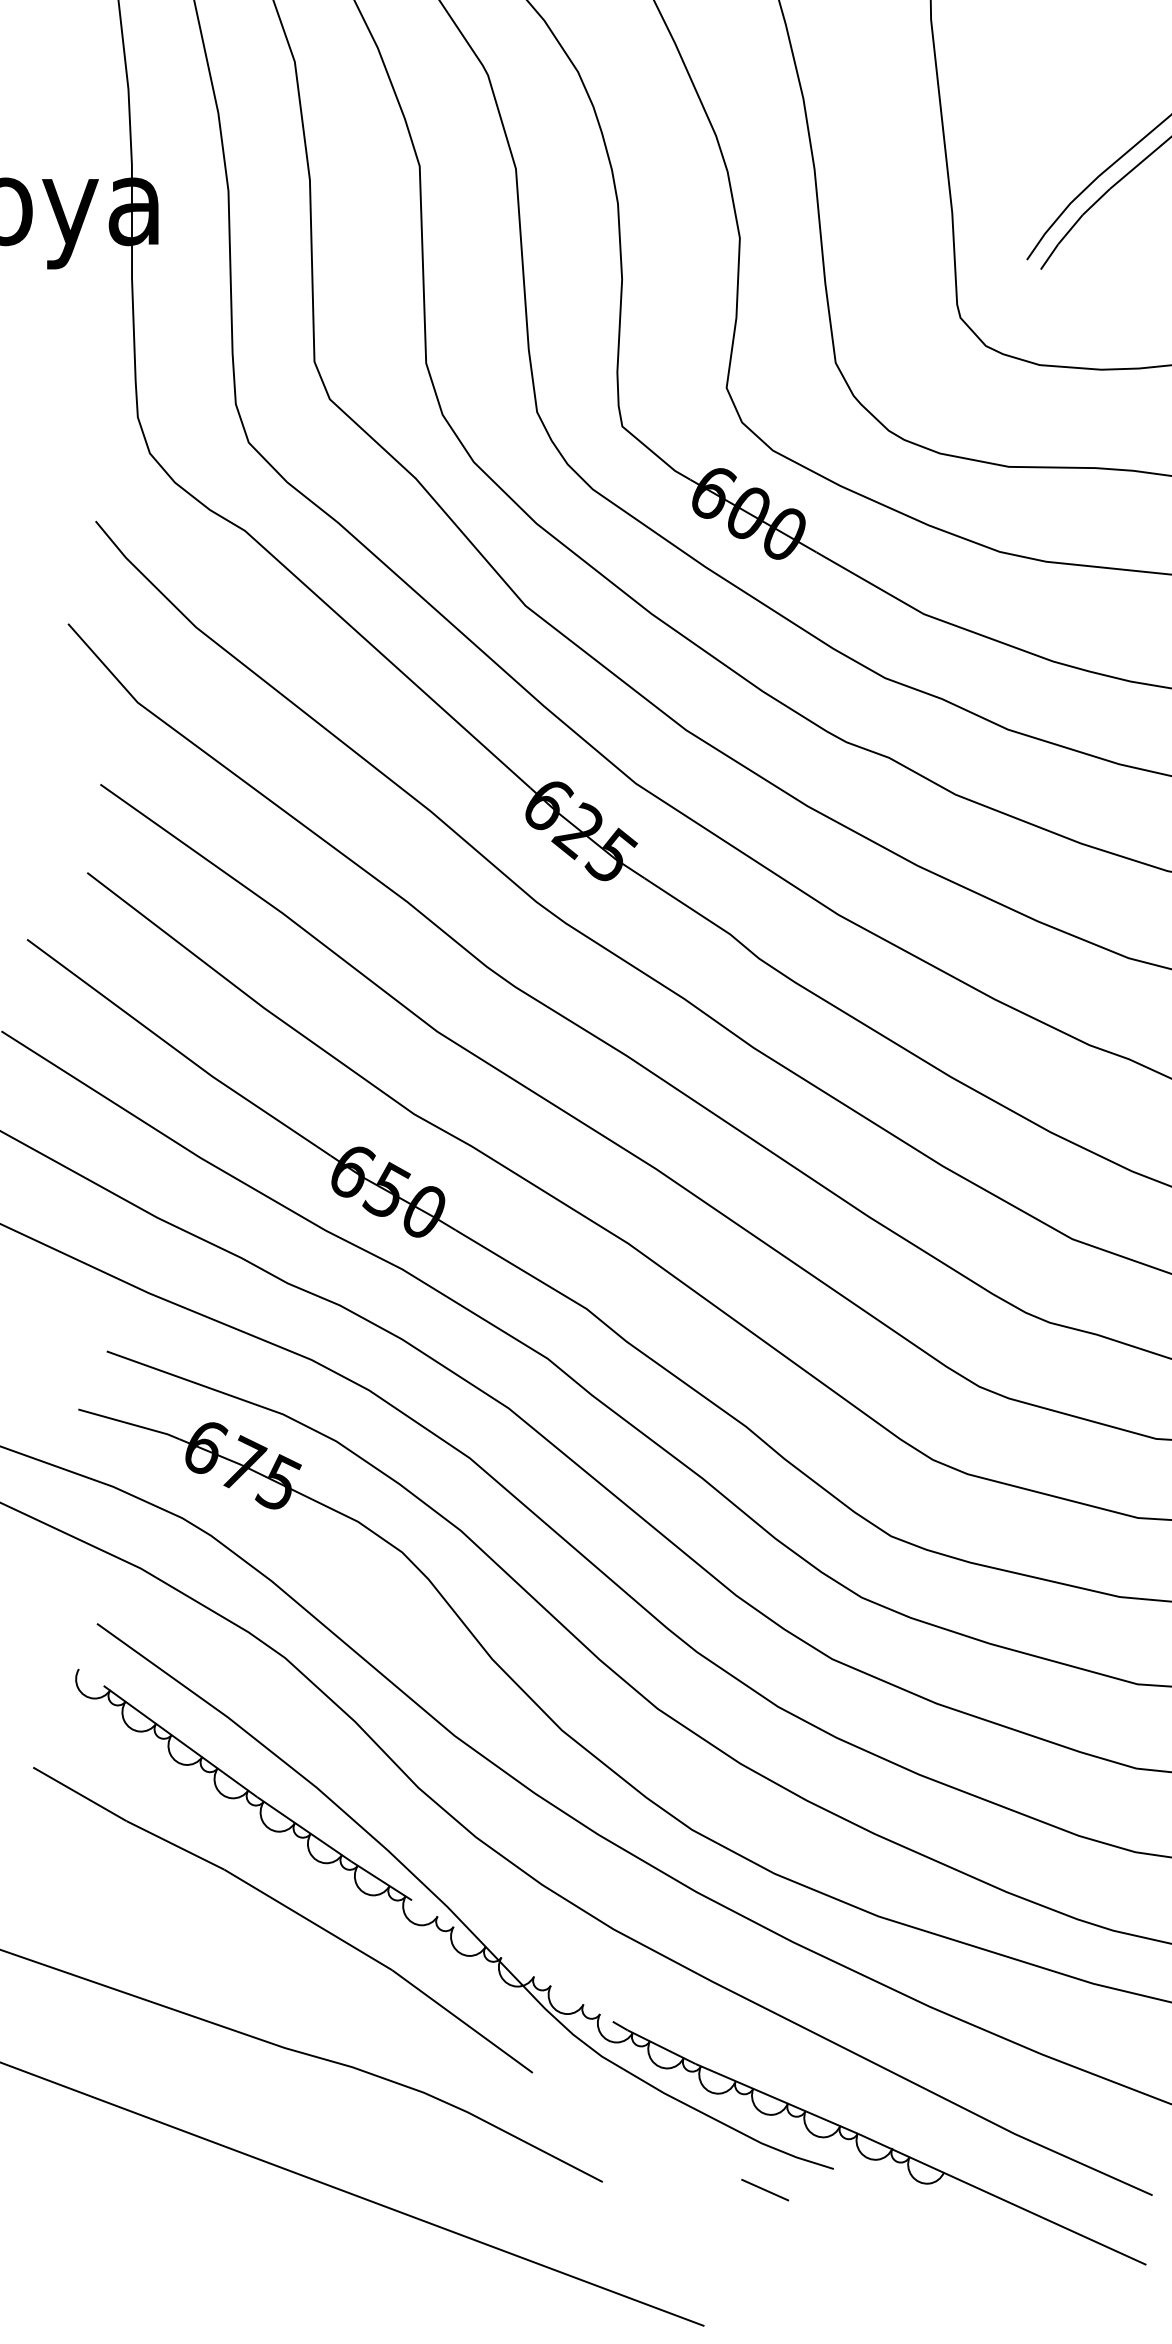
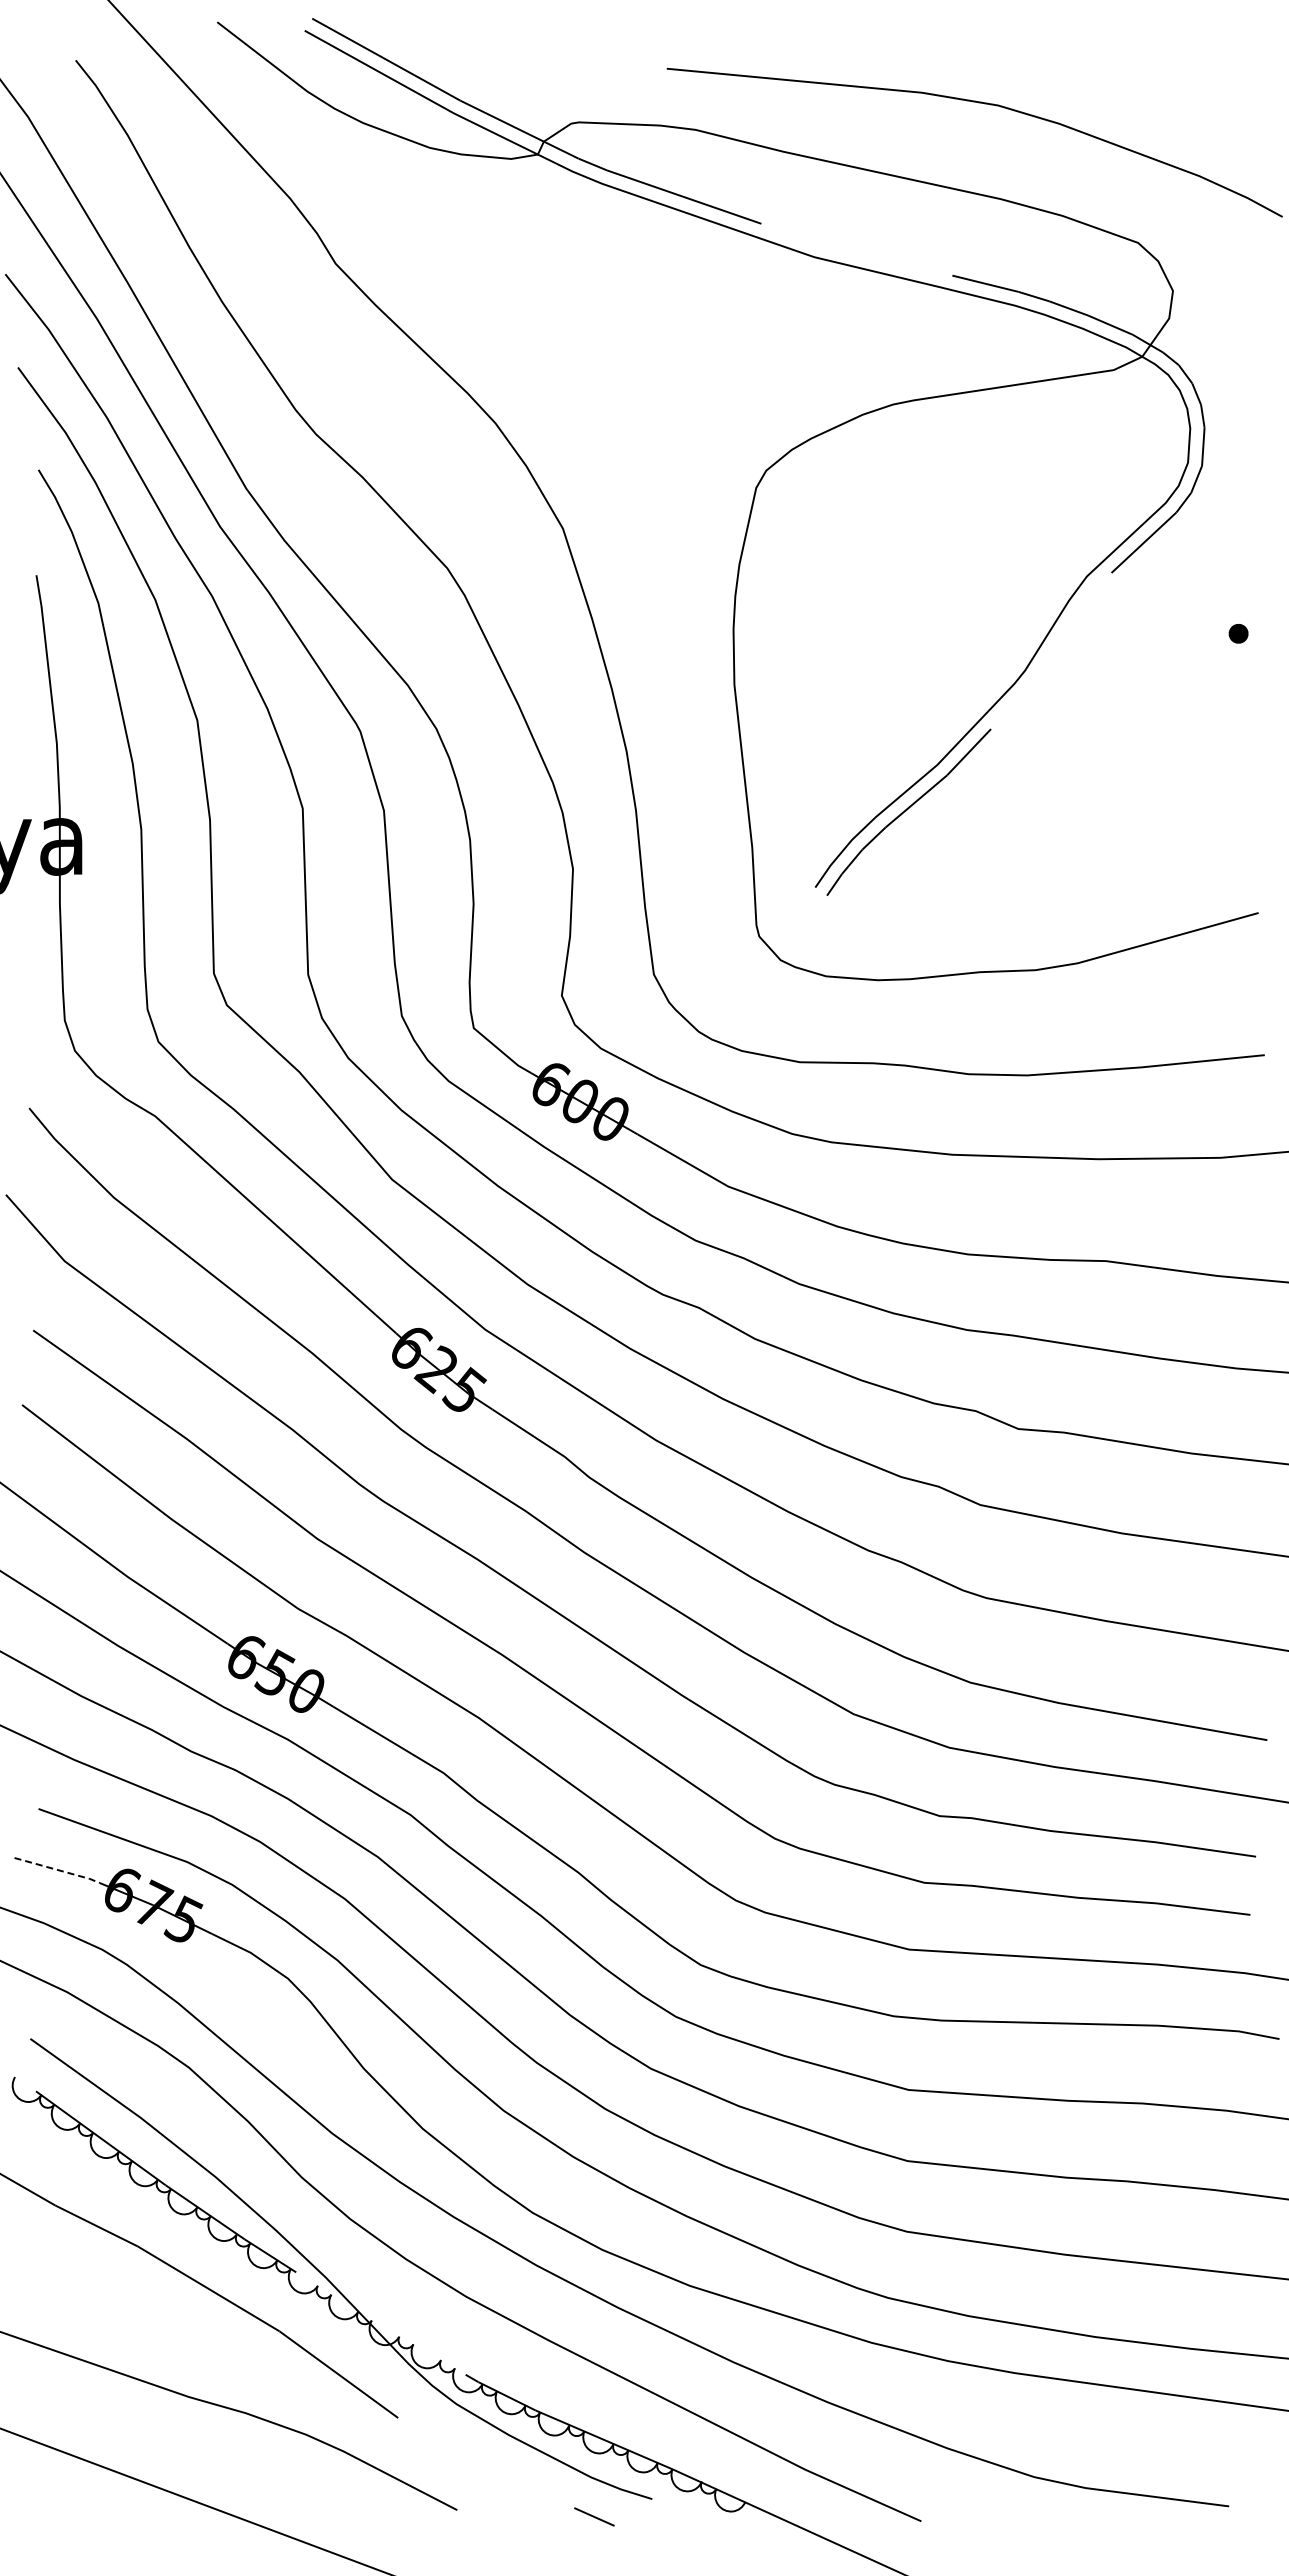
line: (130, 1424) -> (58, 1870), solid -> dashed

